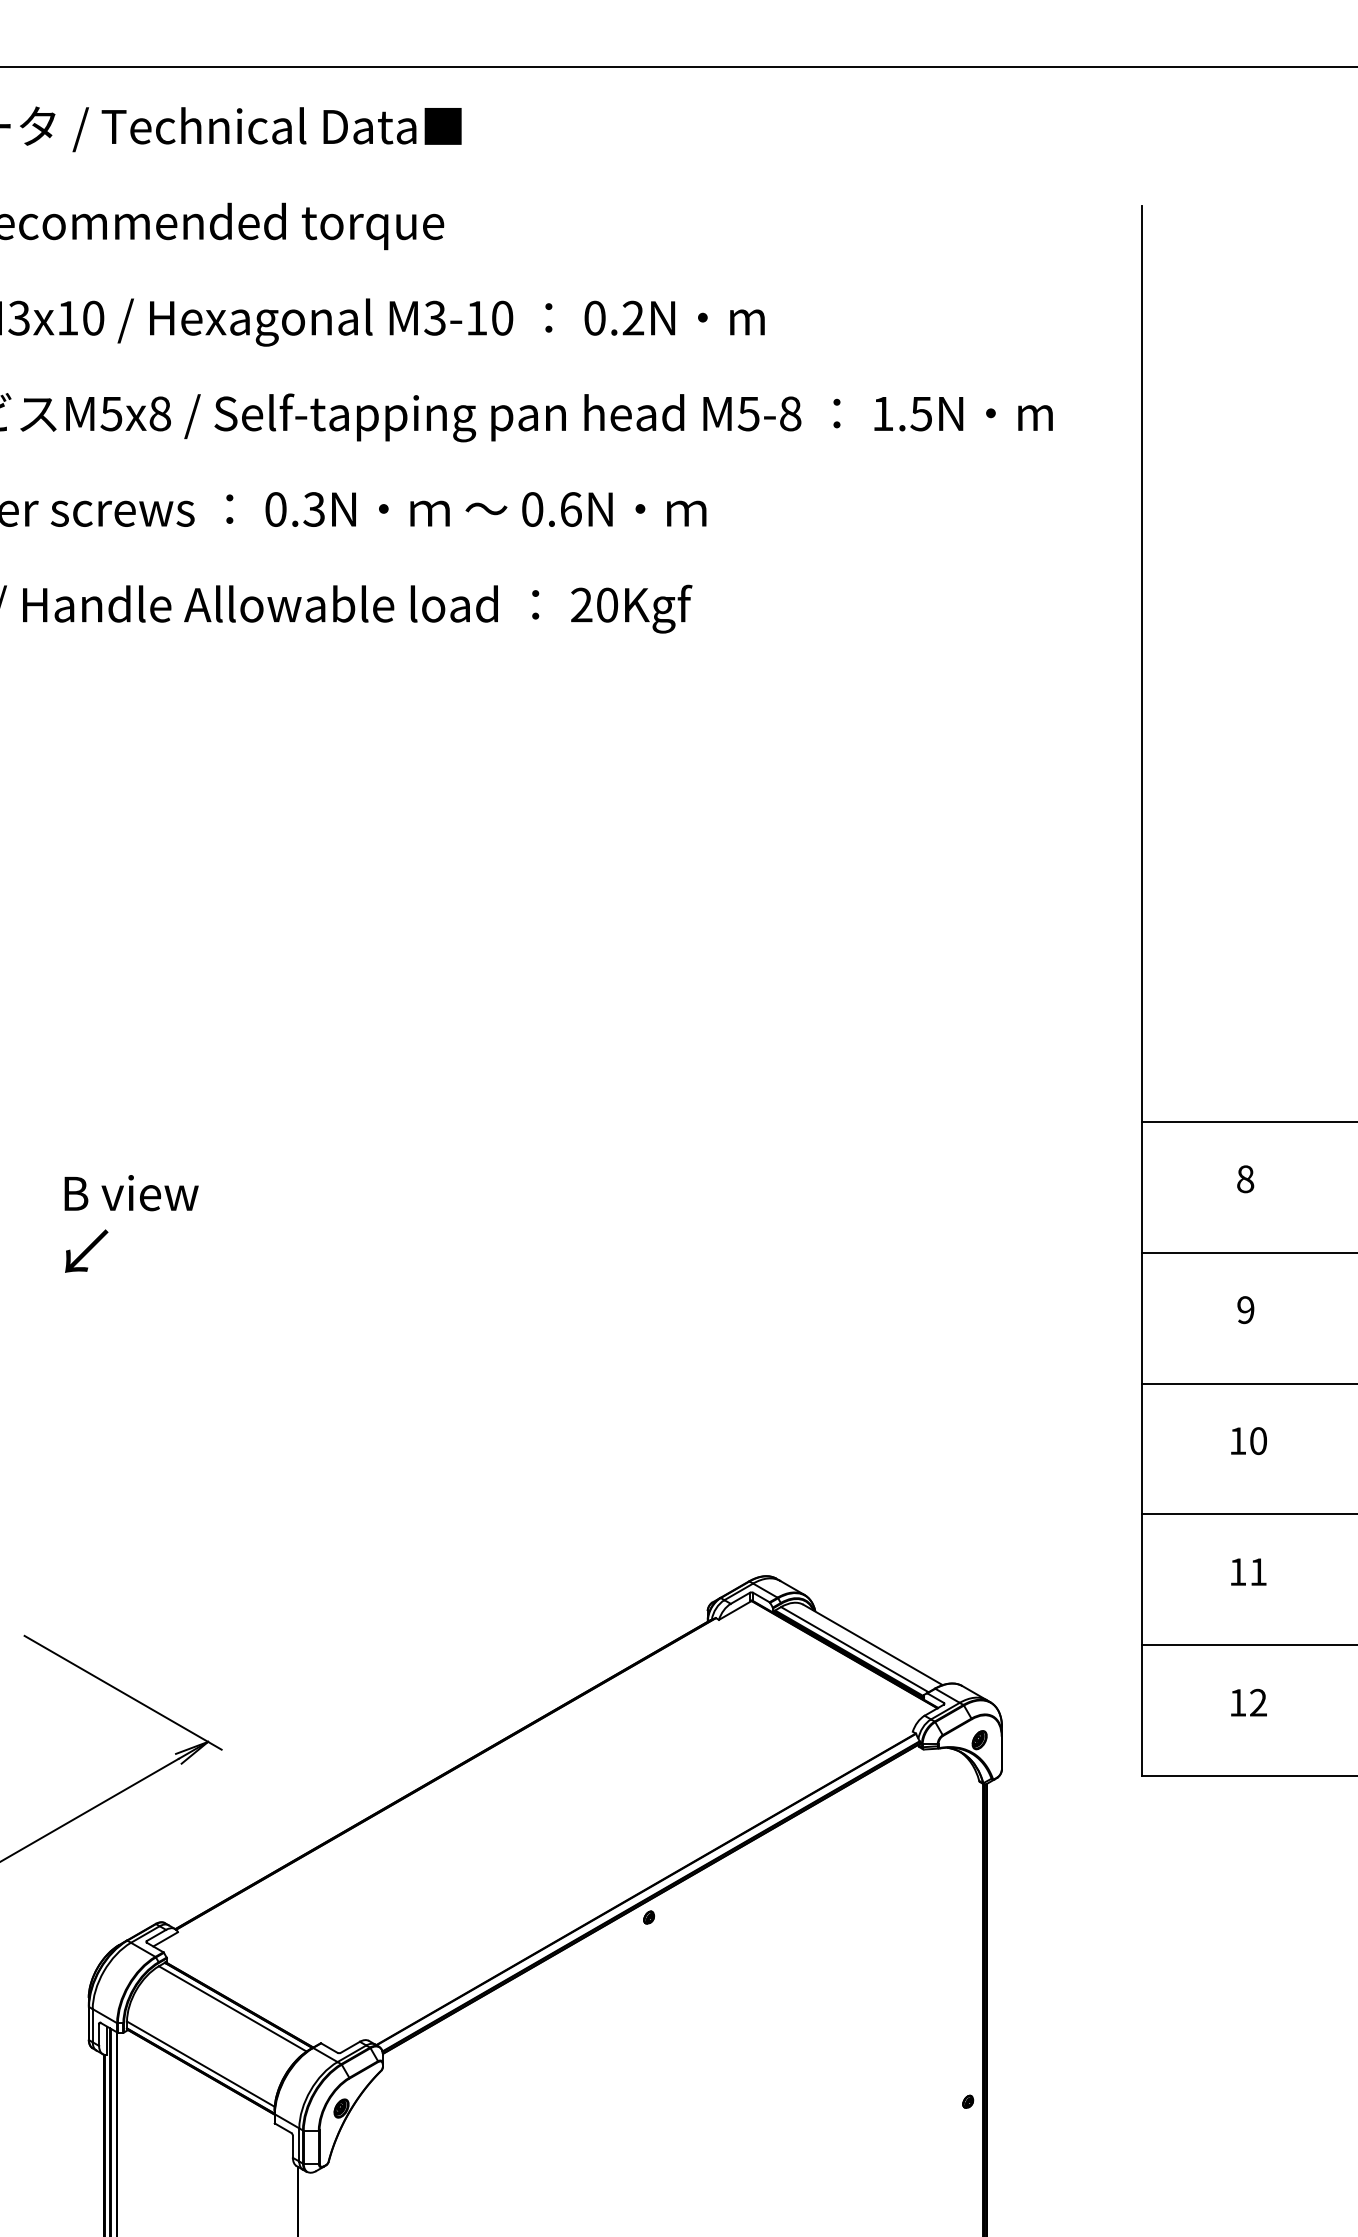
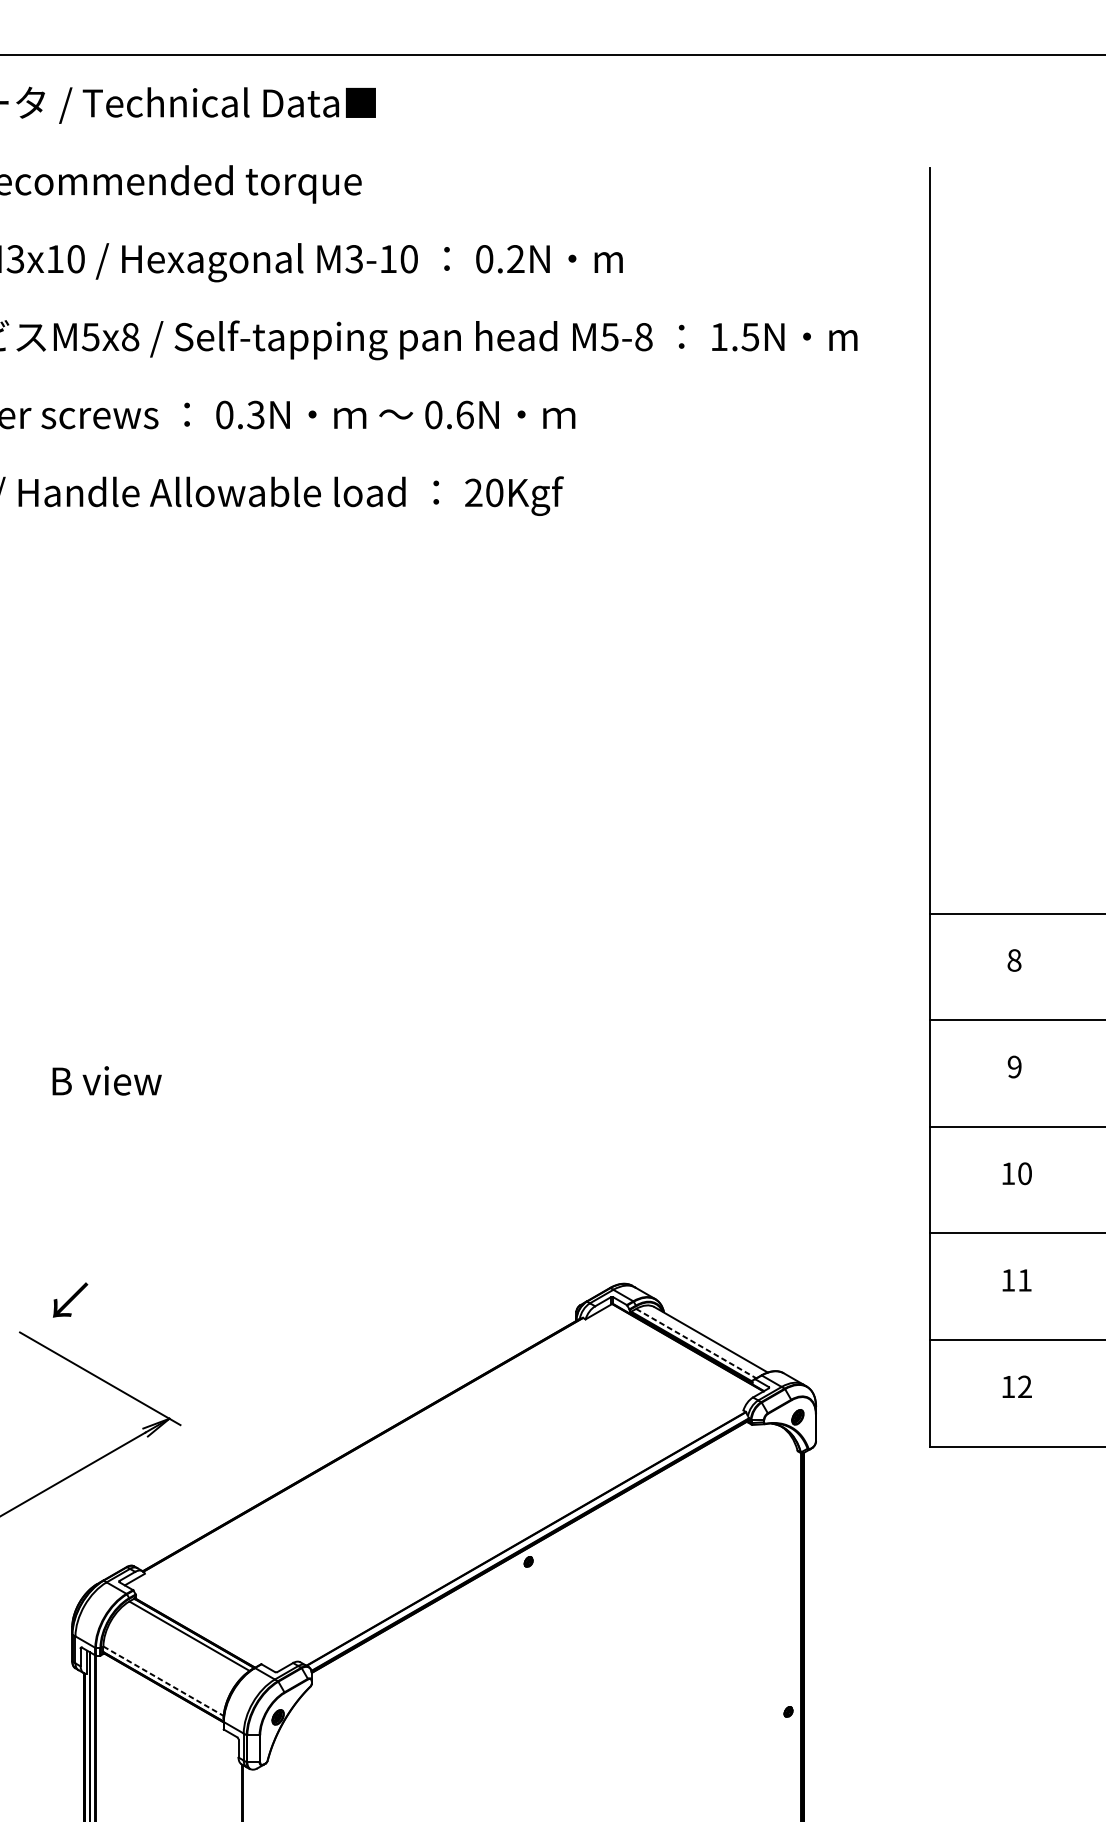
text: (131, 1193) -> (107, 1081), moved
text: (86, 1250) -> (70, 1299), moved
line: (855, 1649) -> (696, 1343), solid -> dashed
line: (201, 2064) -> (164, 1681), solid -> dashed

